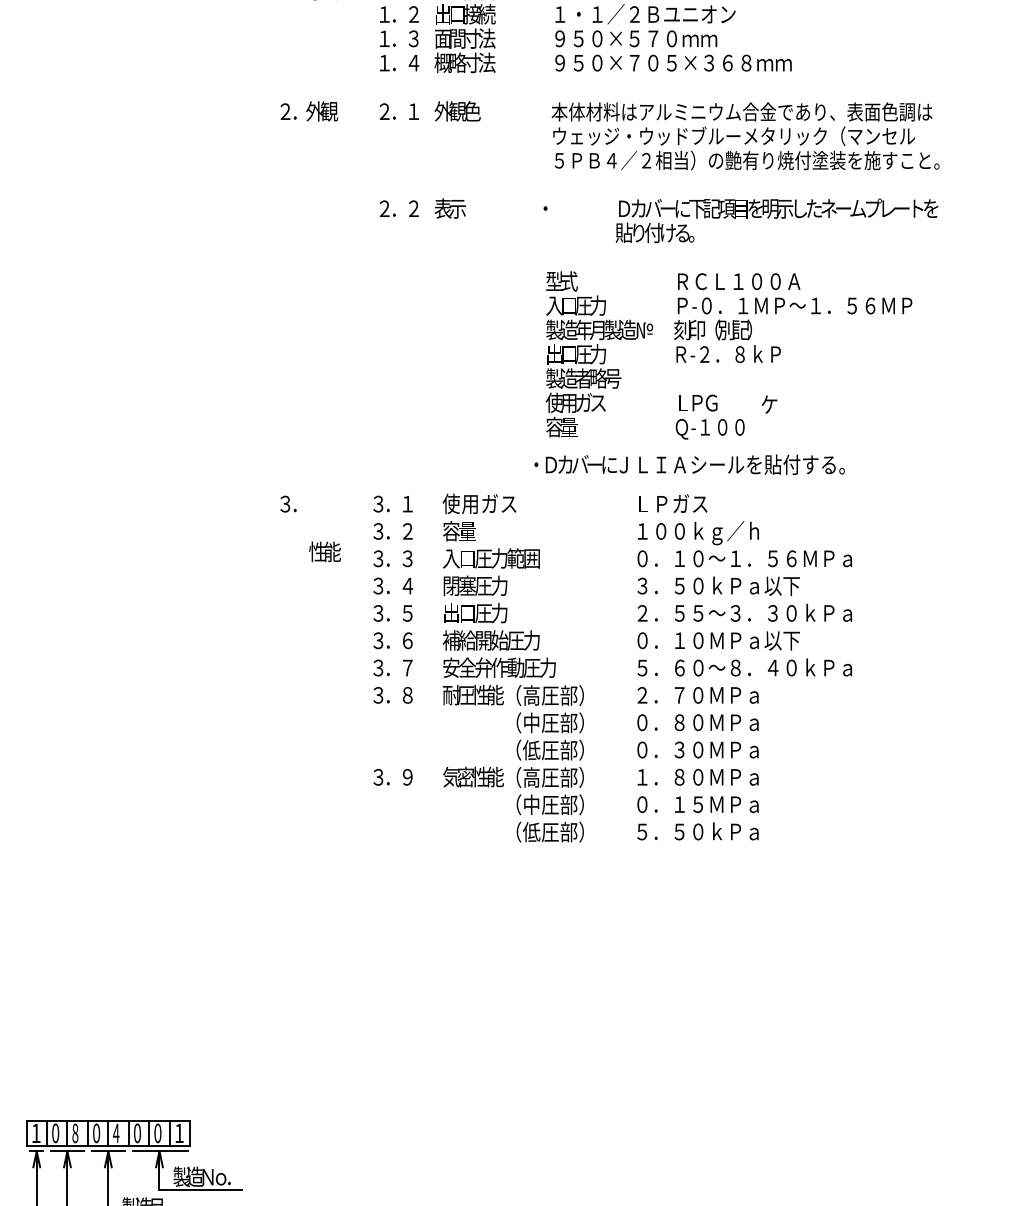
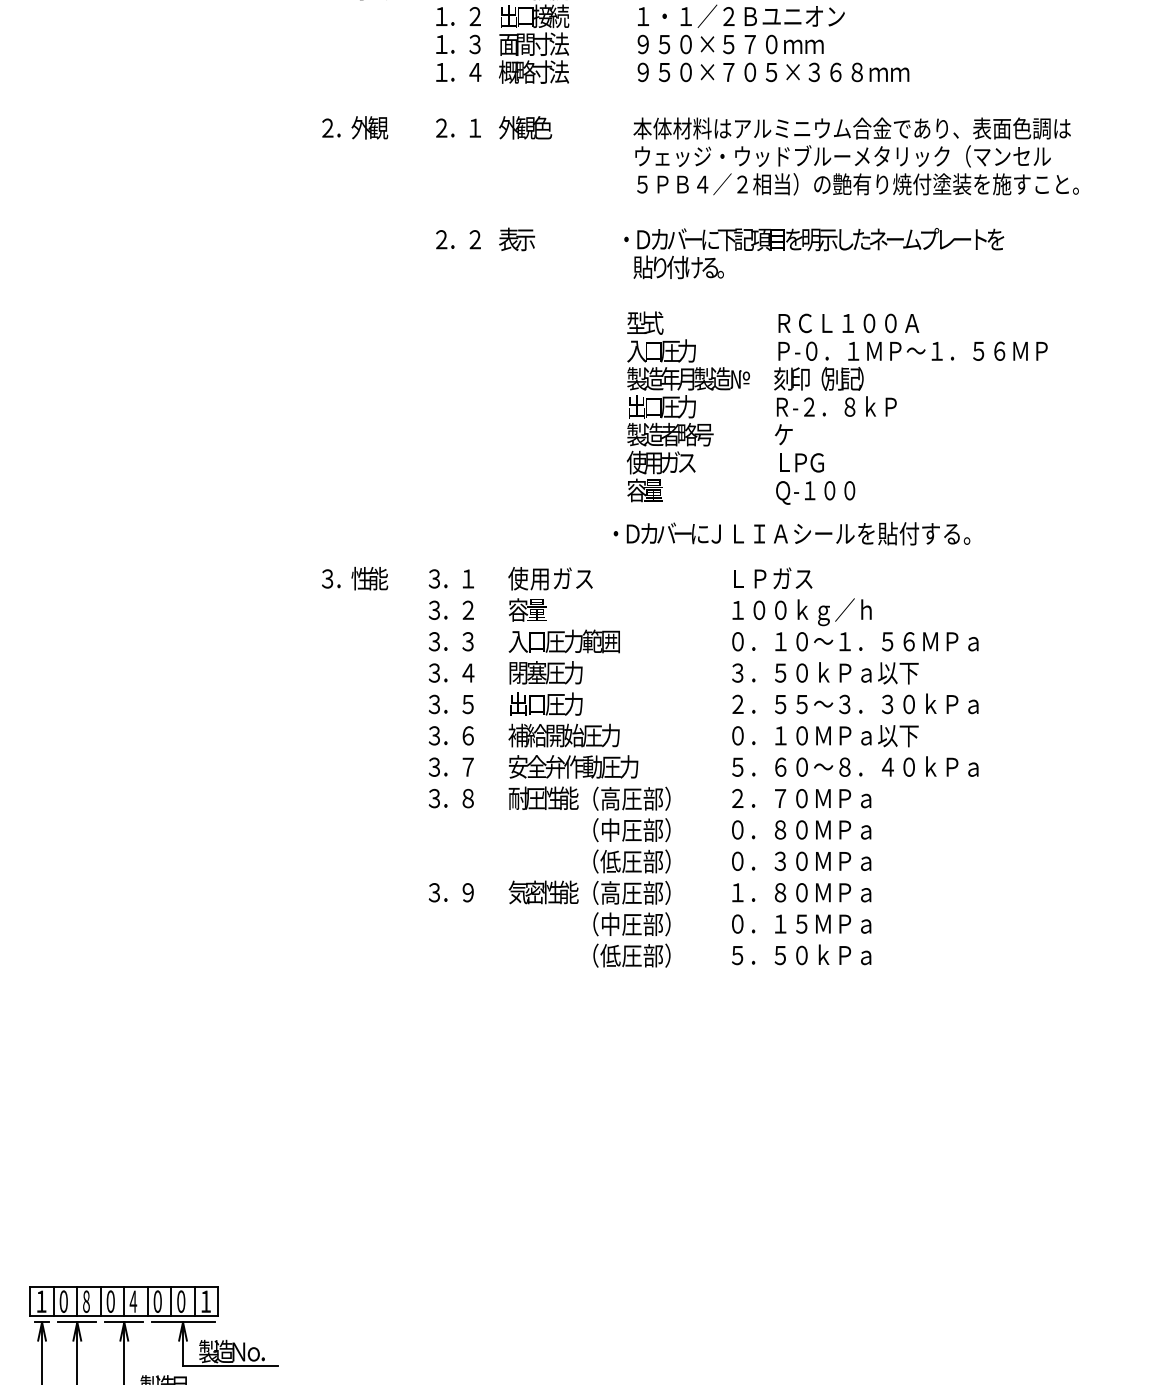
text: (776, 220) -> (818, 253), moved
text: (769, 404) -> (783, 434), moved
text: (324, 551) -> (369, 578), moved

